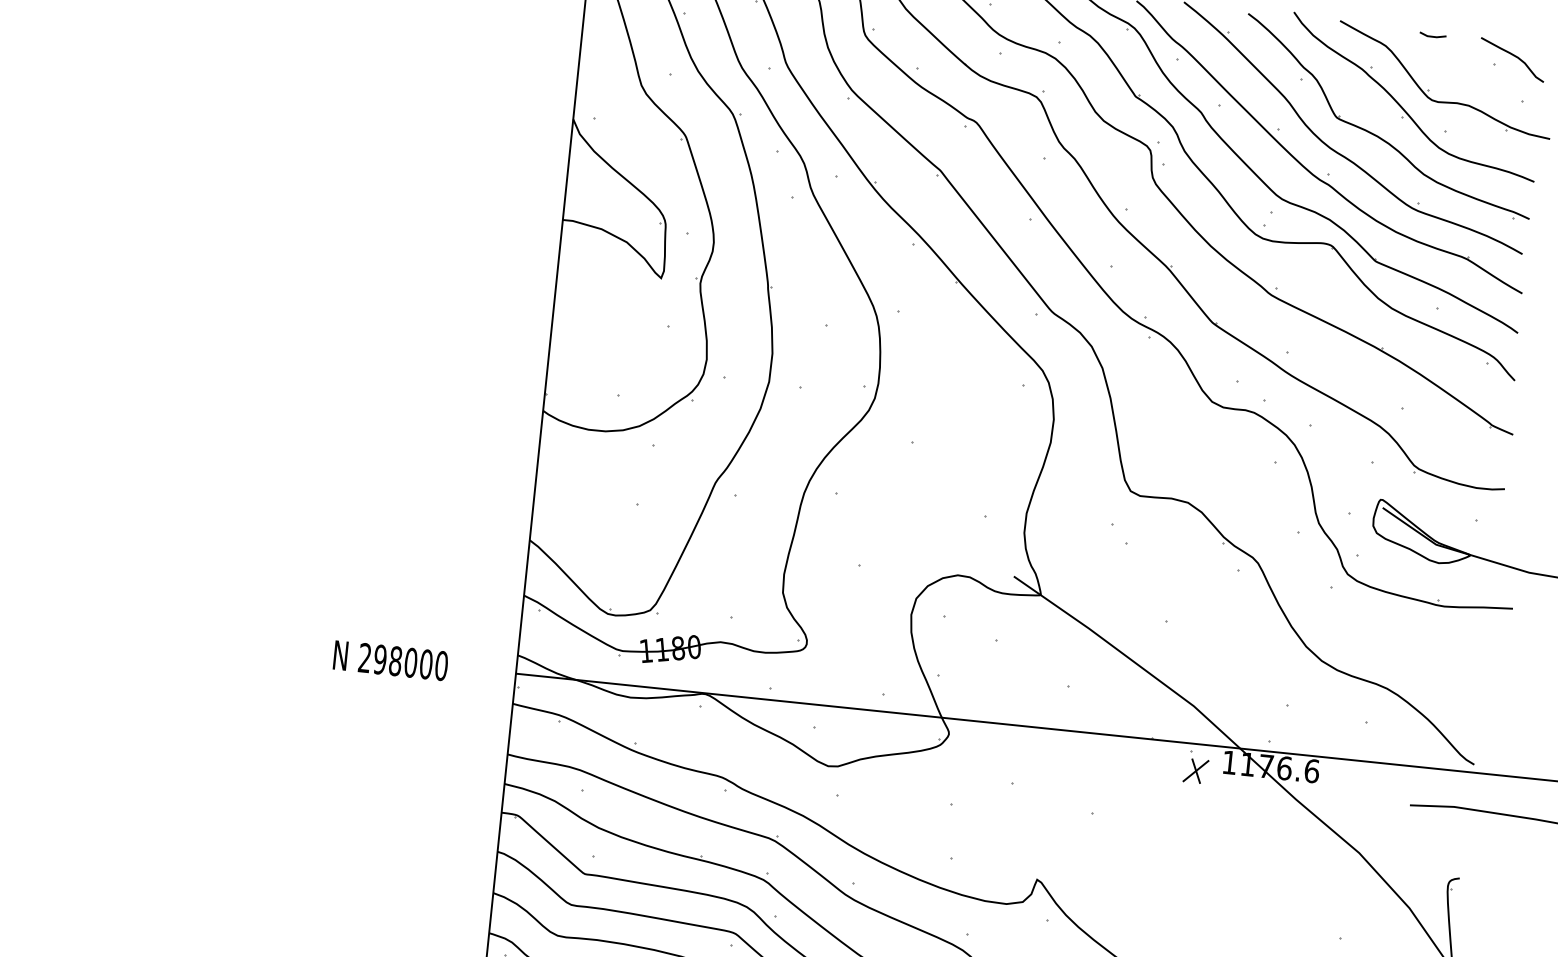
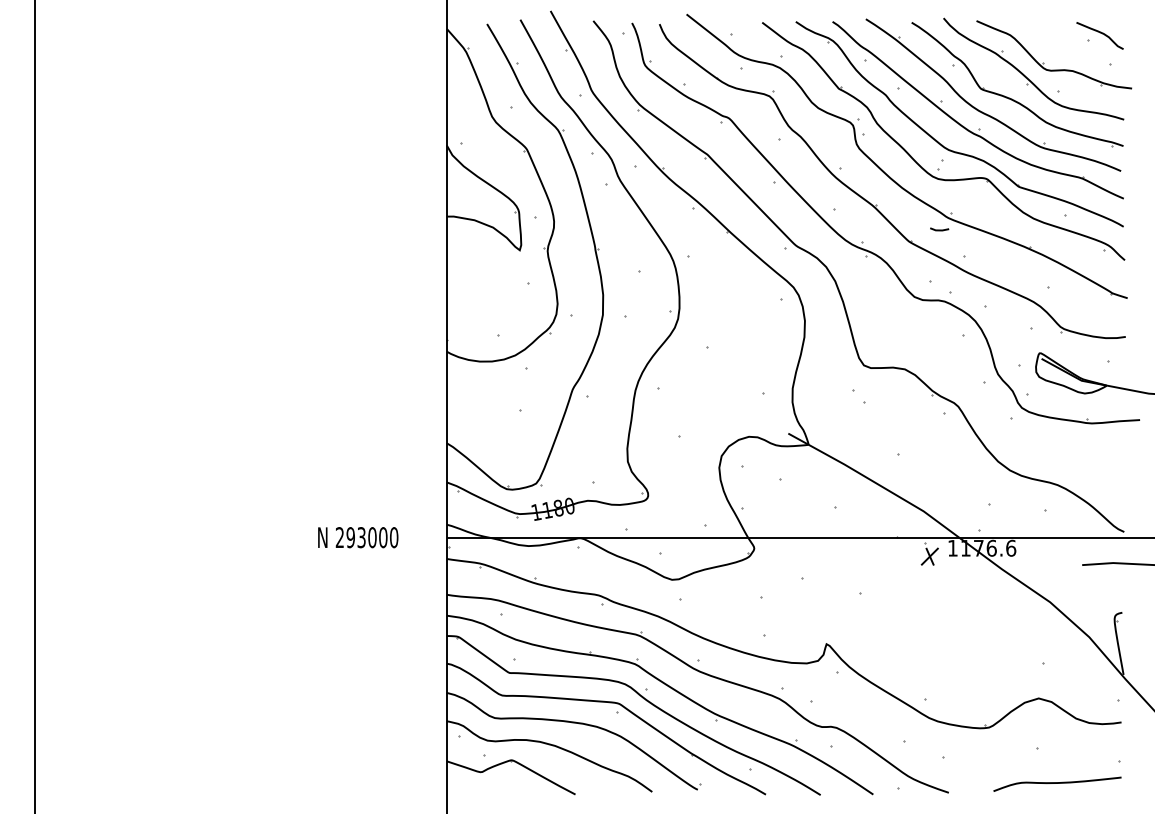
line: (1432, 35) -> (939, 229), moved
text: (395, 661) -> (361, 537), 298000 -> 293000

